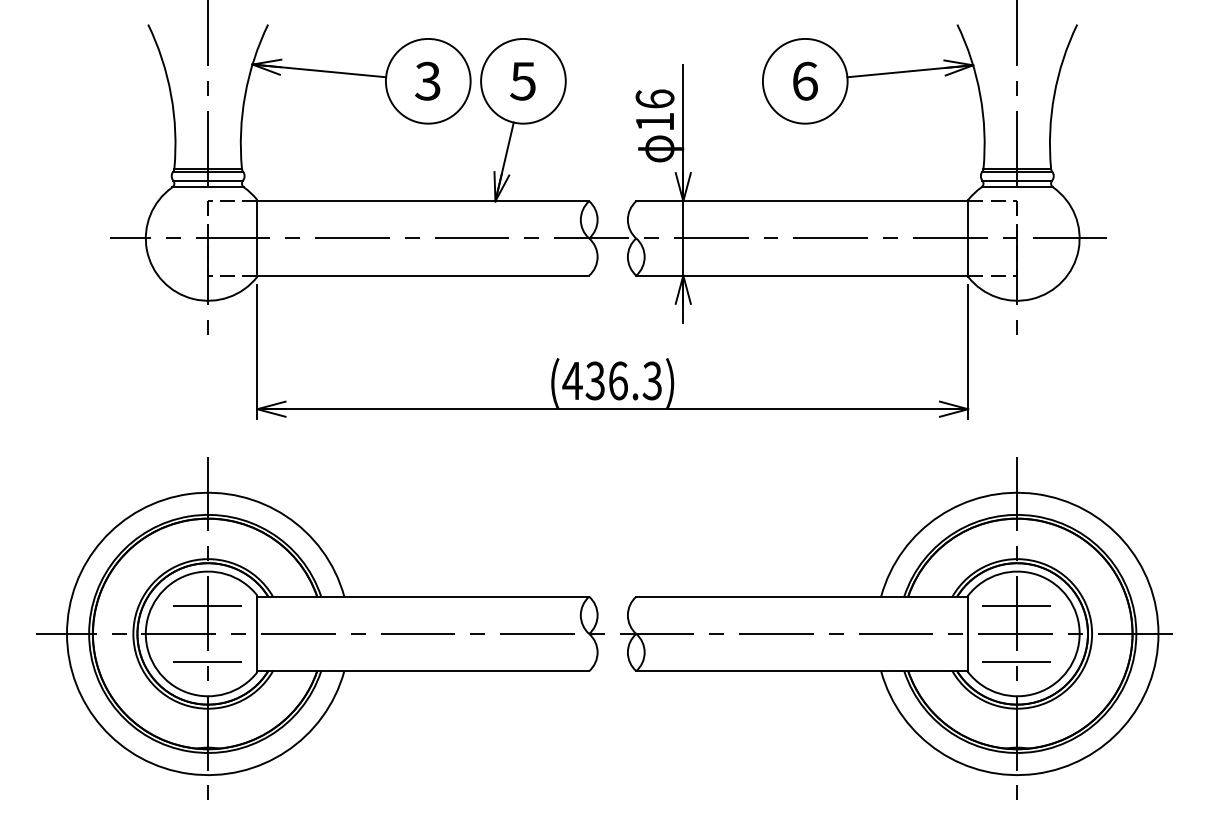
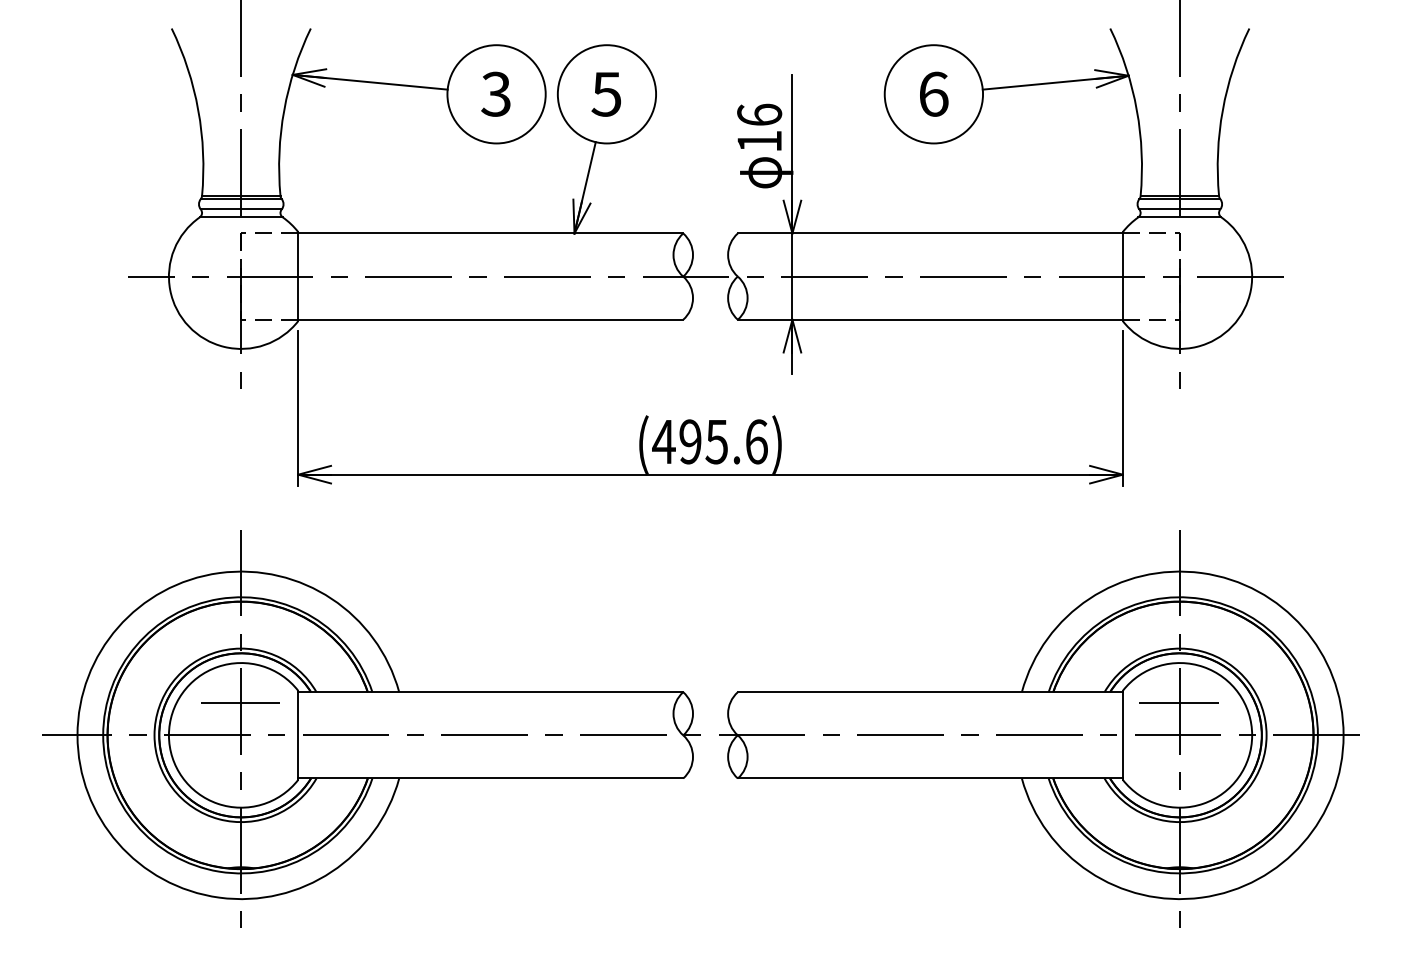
text: (623, 380) -> (723, 441), (436.3) -> (495.6)
line: (207, 662) -> (240, 768), removed
line: (1016, 662) -> (1178, 768), removed

